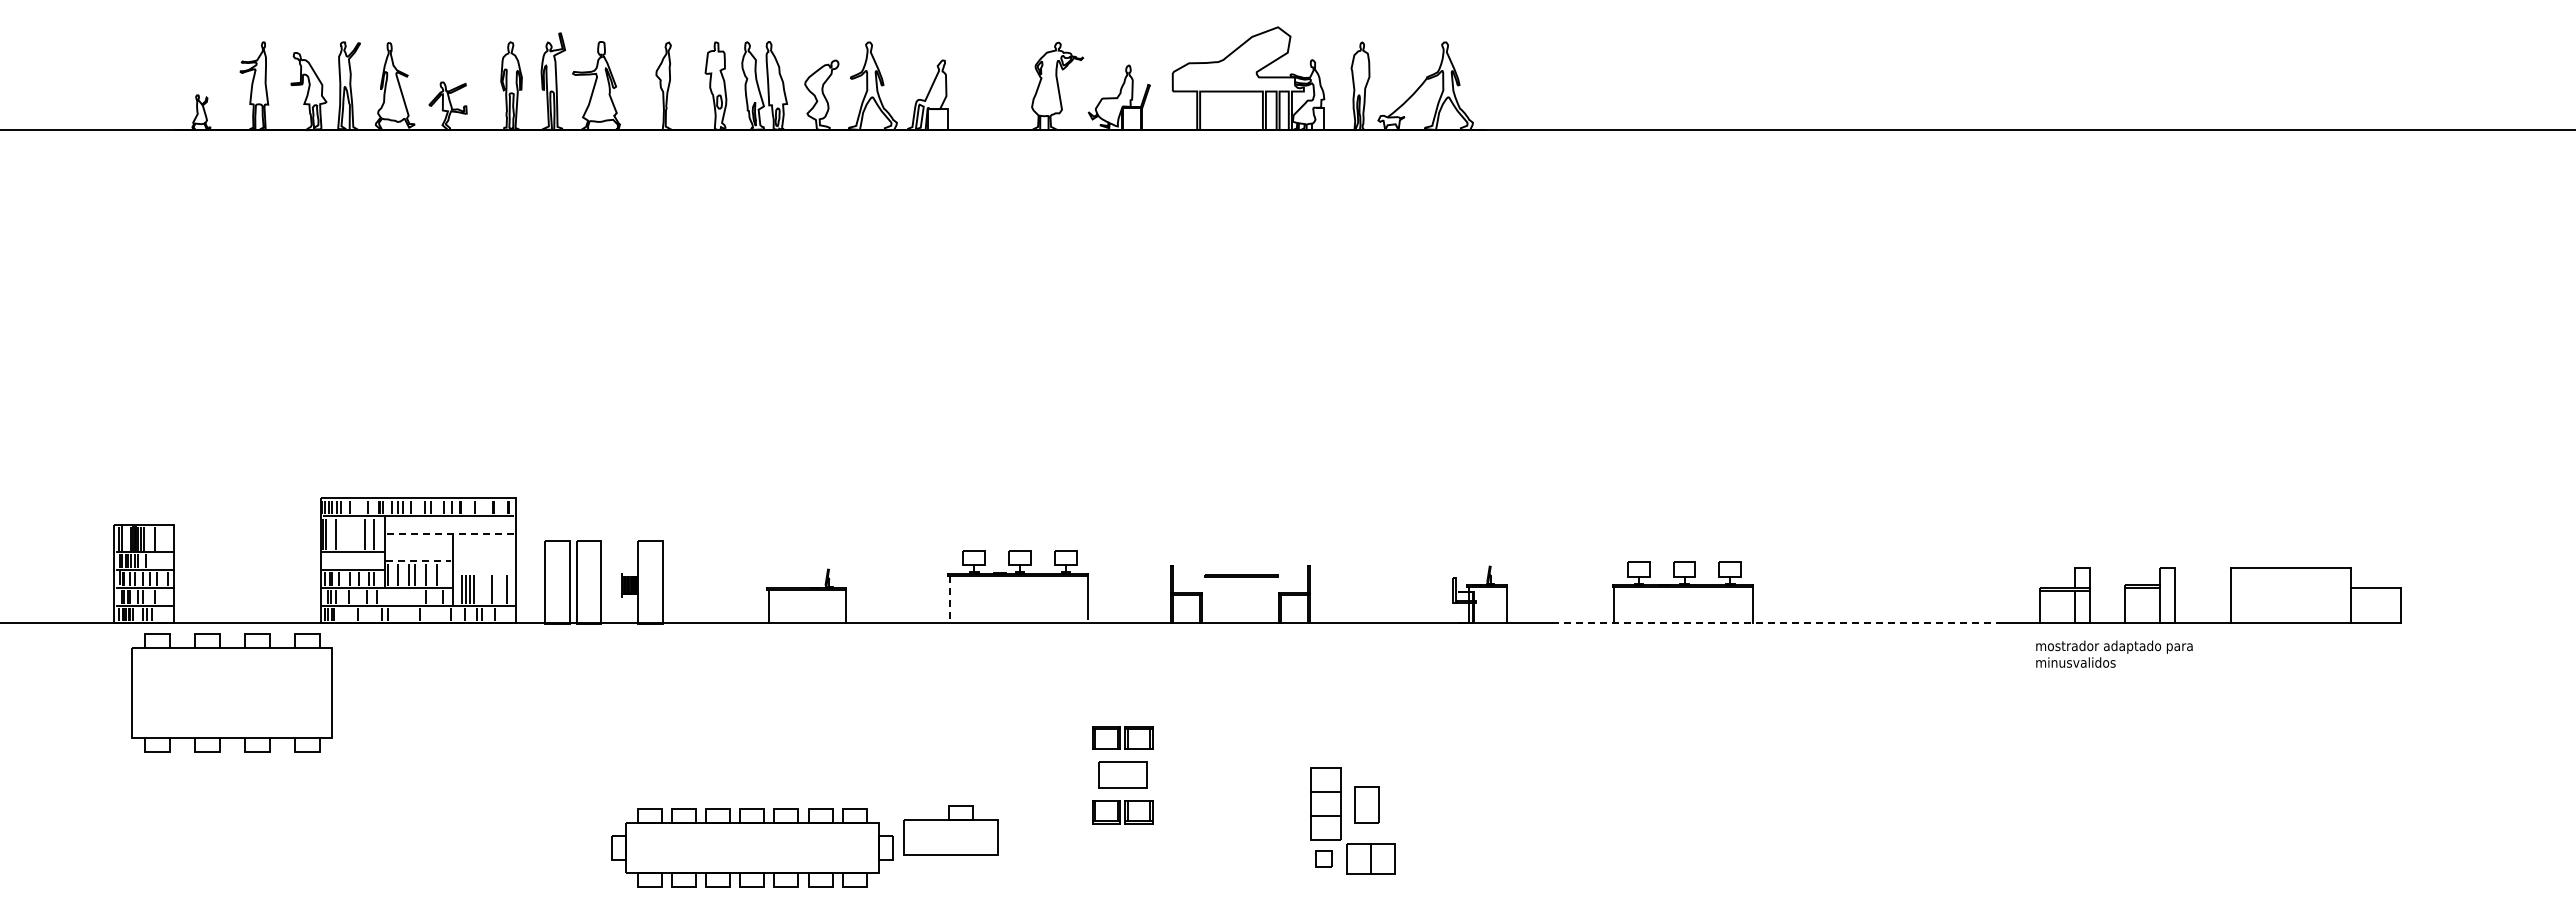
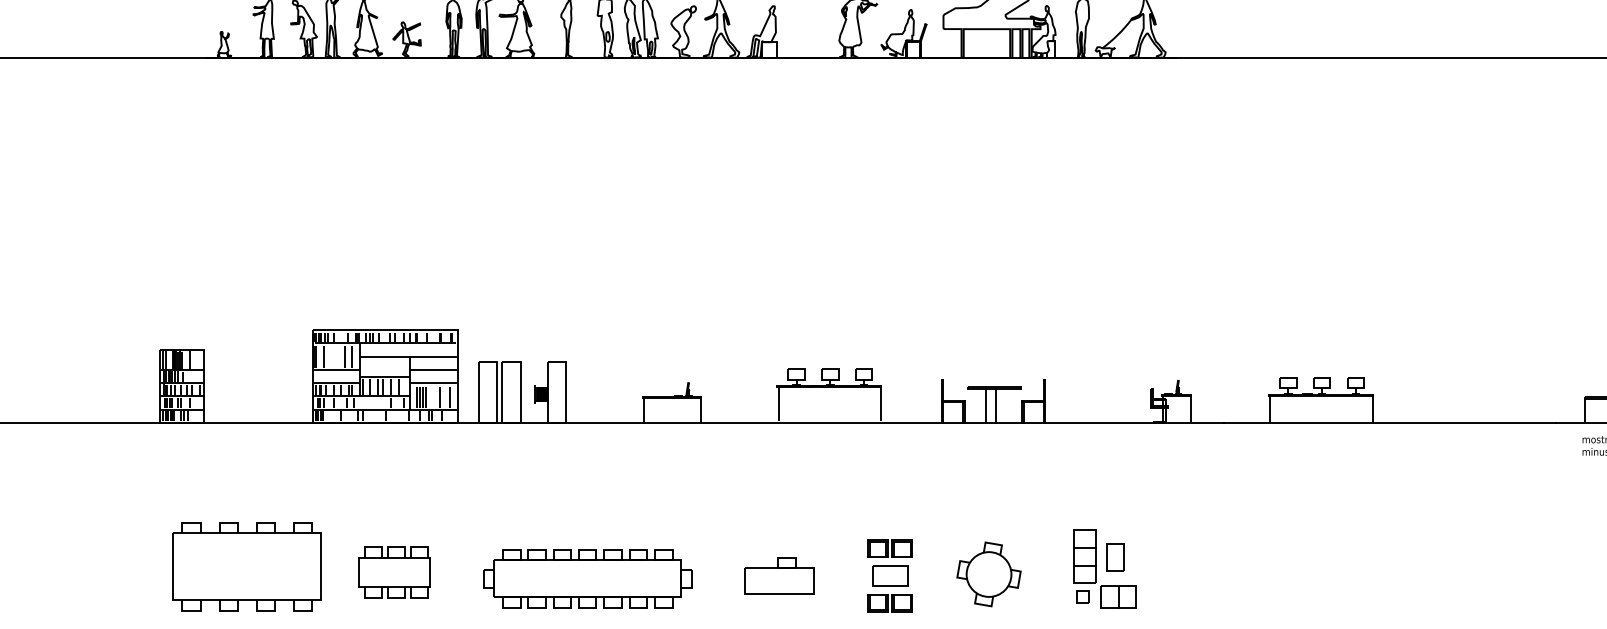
line: (449, 533) -> (408, 356), dashed -> solid
line: (483, 551) -> (433, 369), added
line: (418, 560) -> (385, 376), dashed -> solid
line: (483, 569) -> (433, 382), added
line: (949, 597) -> (778, 403), dashed -> solid
line: (1229, 599) -> (985, 405), added
line: (1243, 599) -> (995, 405), added
line: (1775, 623) -> (1389, 422), dashed -> solid
part: (231, 692) -> (246, 566), moved
part: (1122, 775) -> (889, 576), moved
part: (1352, 820) -> (1104, 568), moved
part: (430, 825) -> (394, 572), added
part: (1234, 828) -> (989, 574), added
part: (752, 847) -> (587, 578), moved

